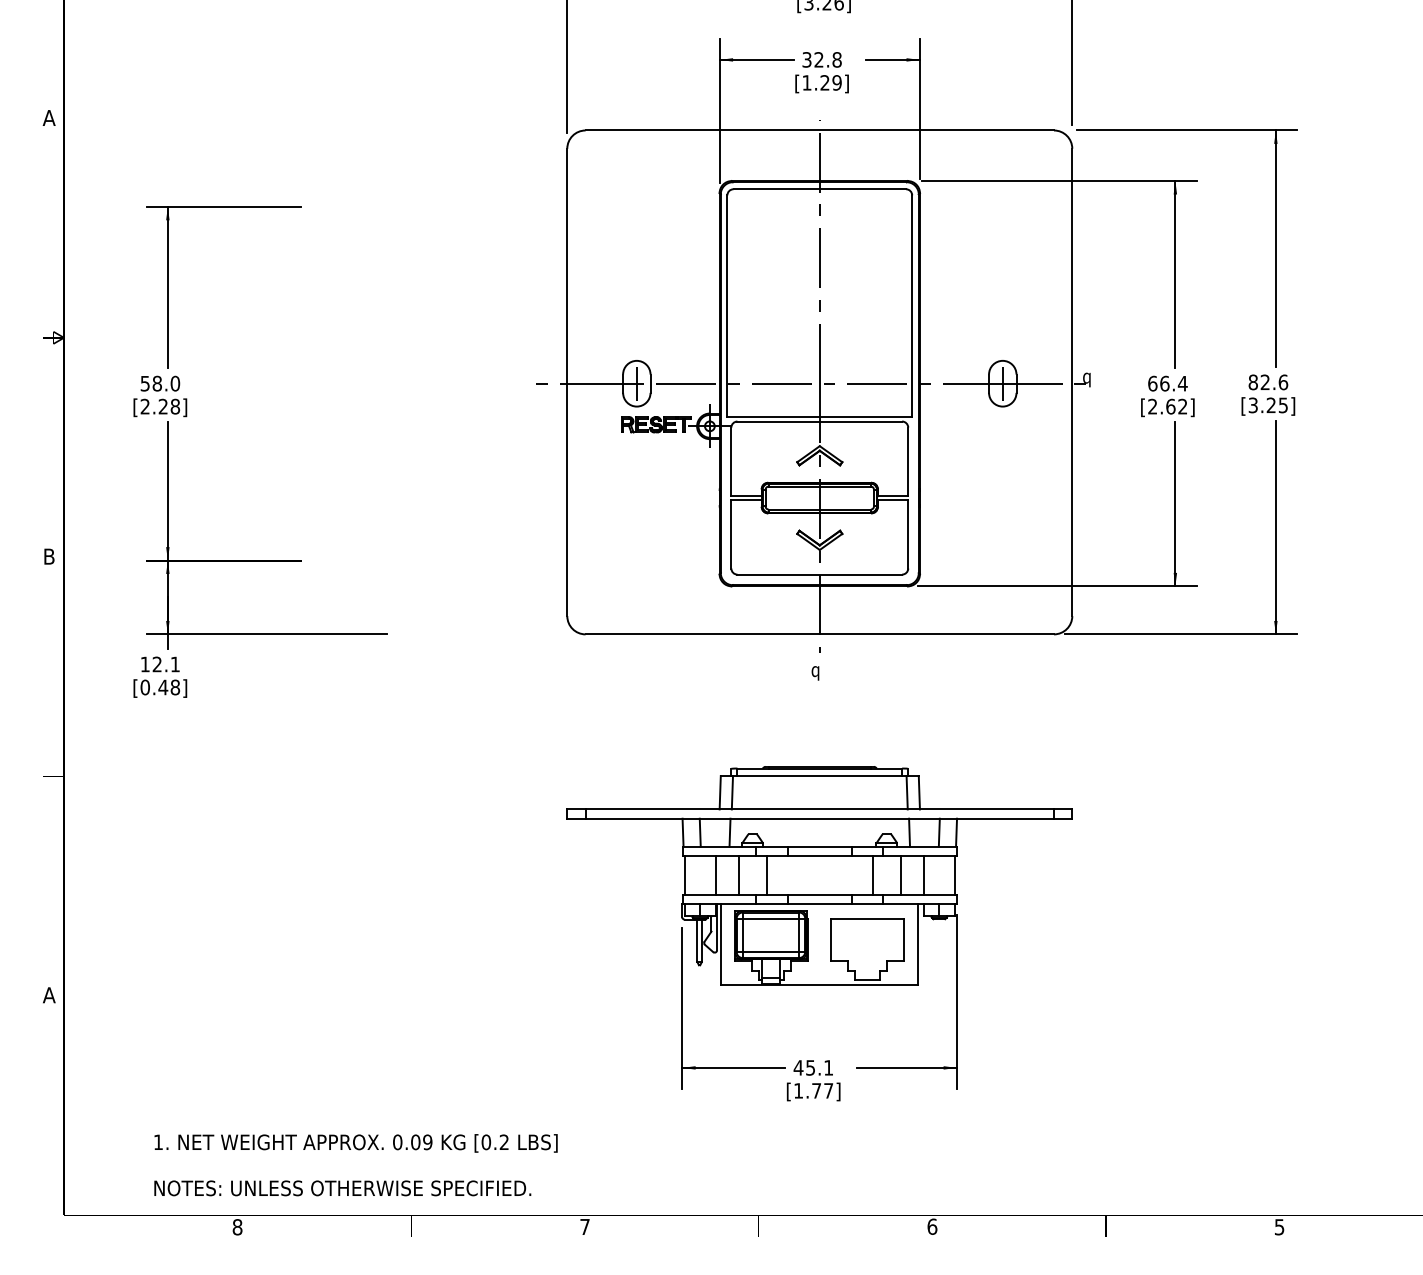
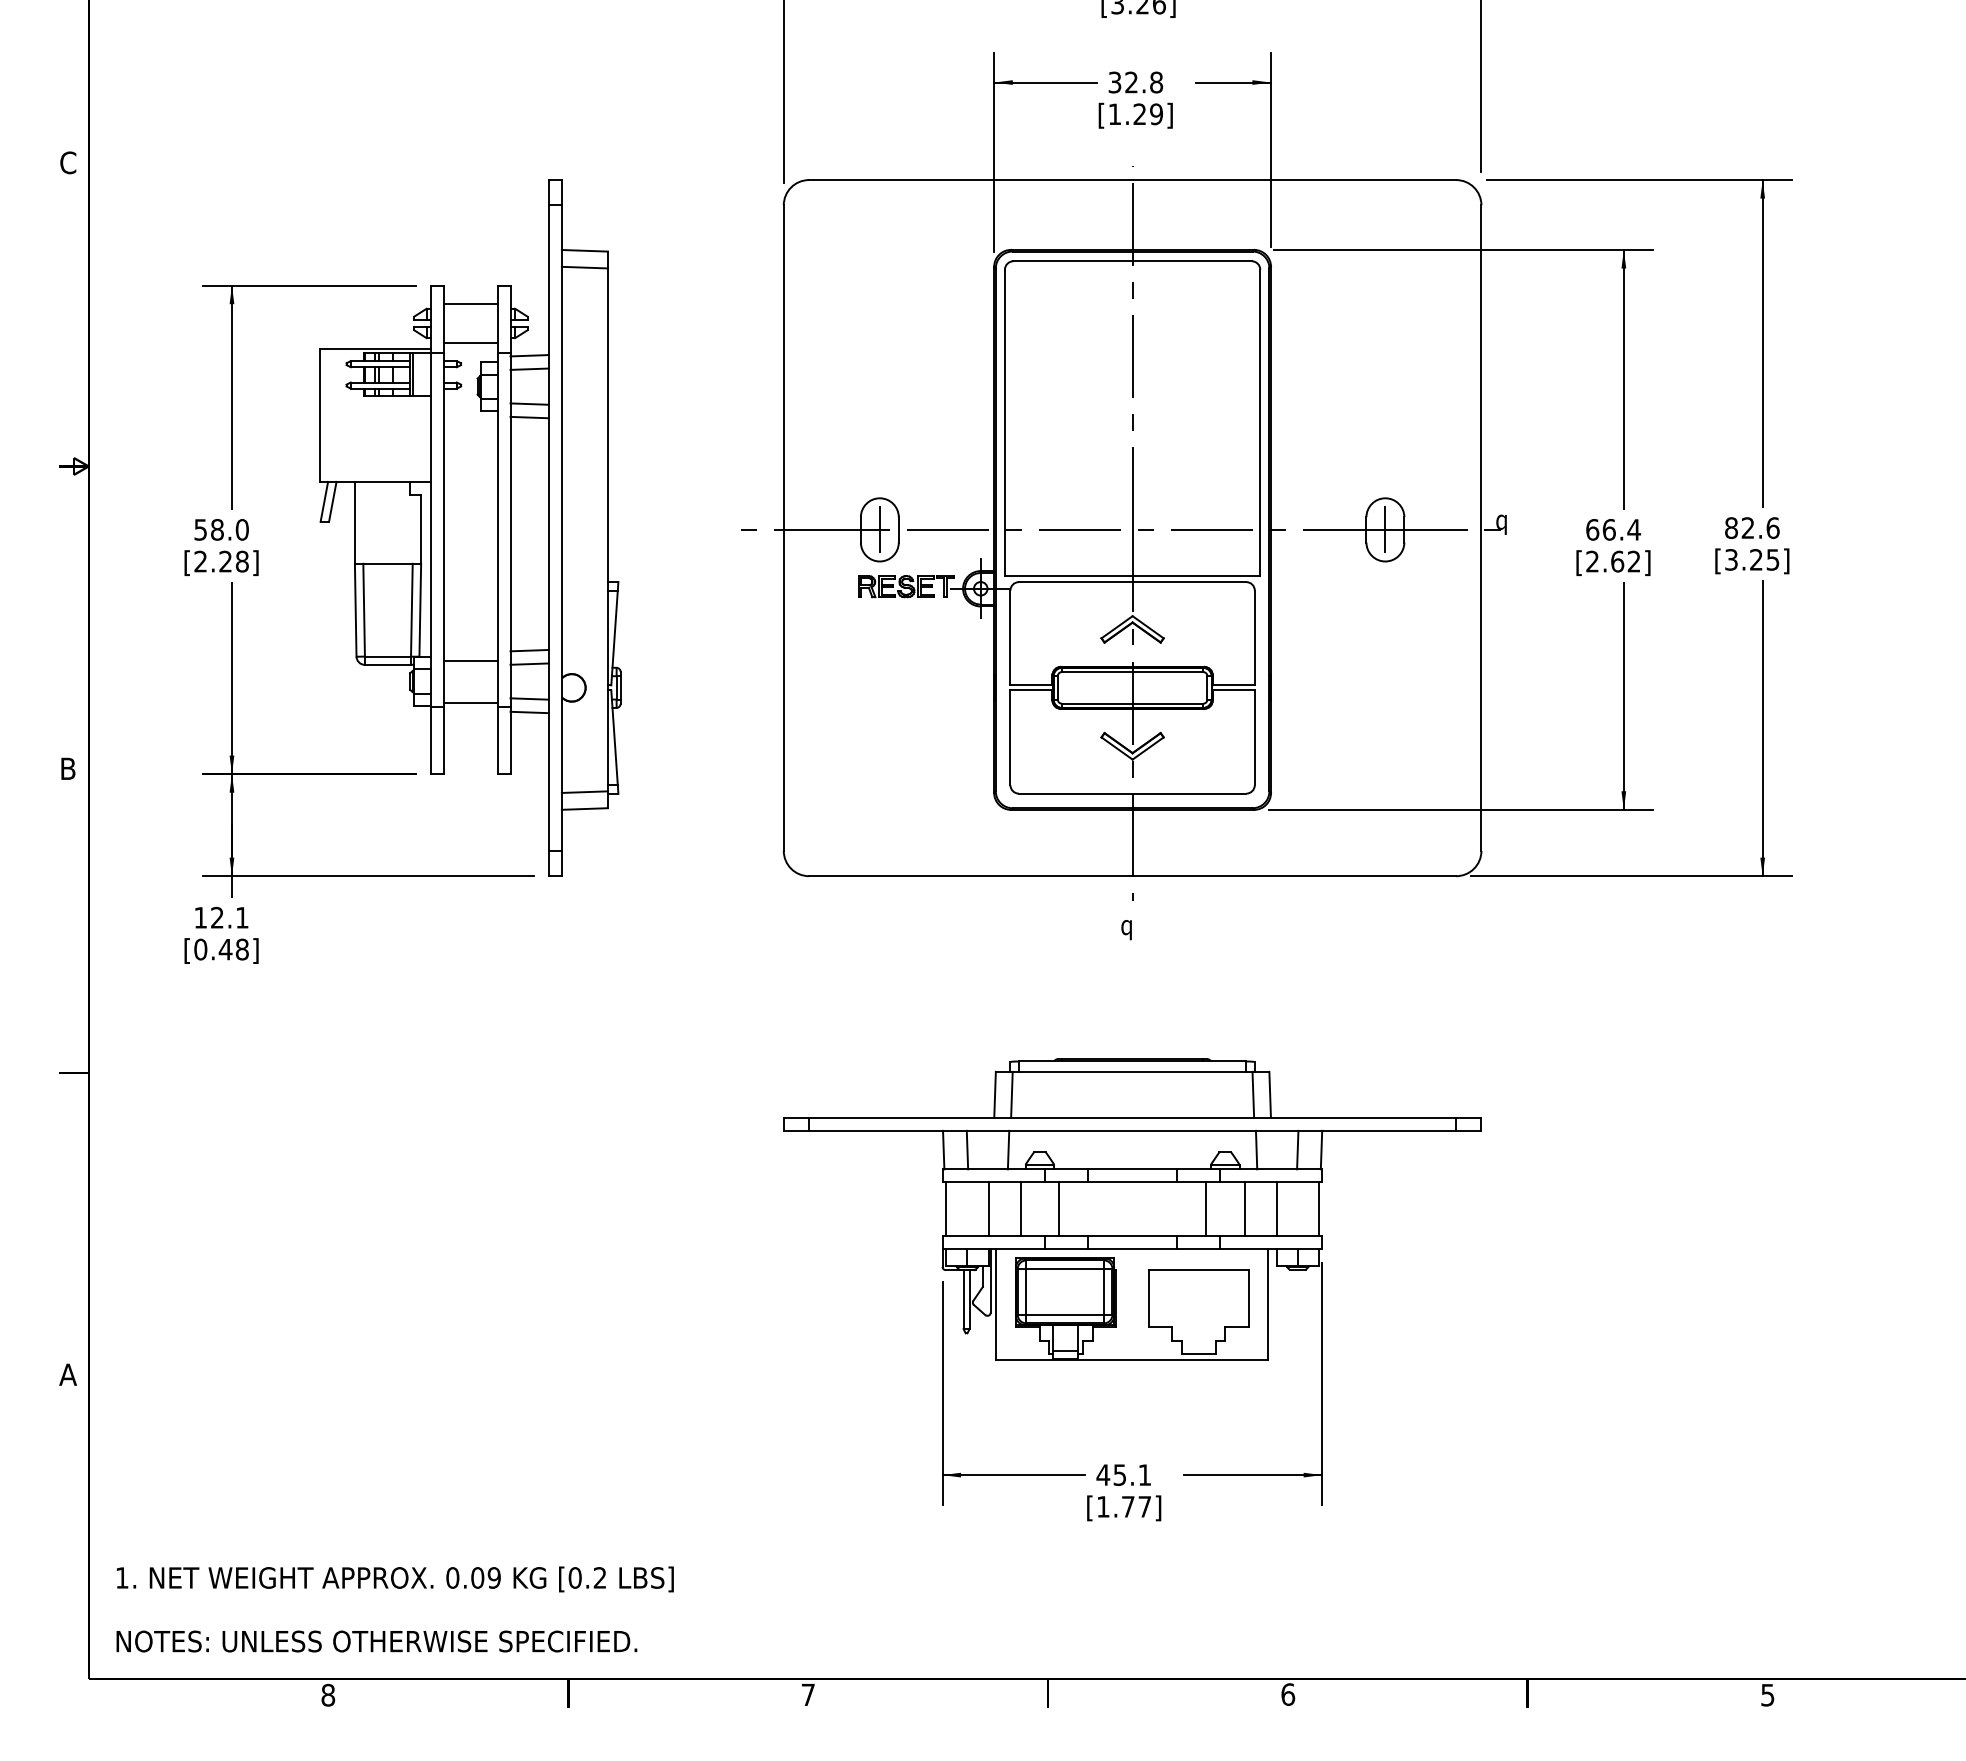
text: (48, 117) -> (67, 162), A -> C
part: (340, 381) -> (470, 526), added
text: (355, 1165) -> (394, 1609), moved

